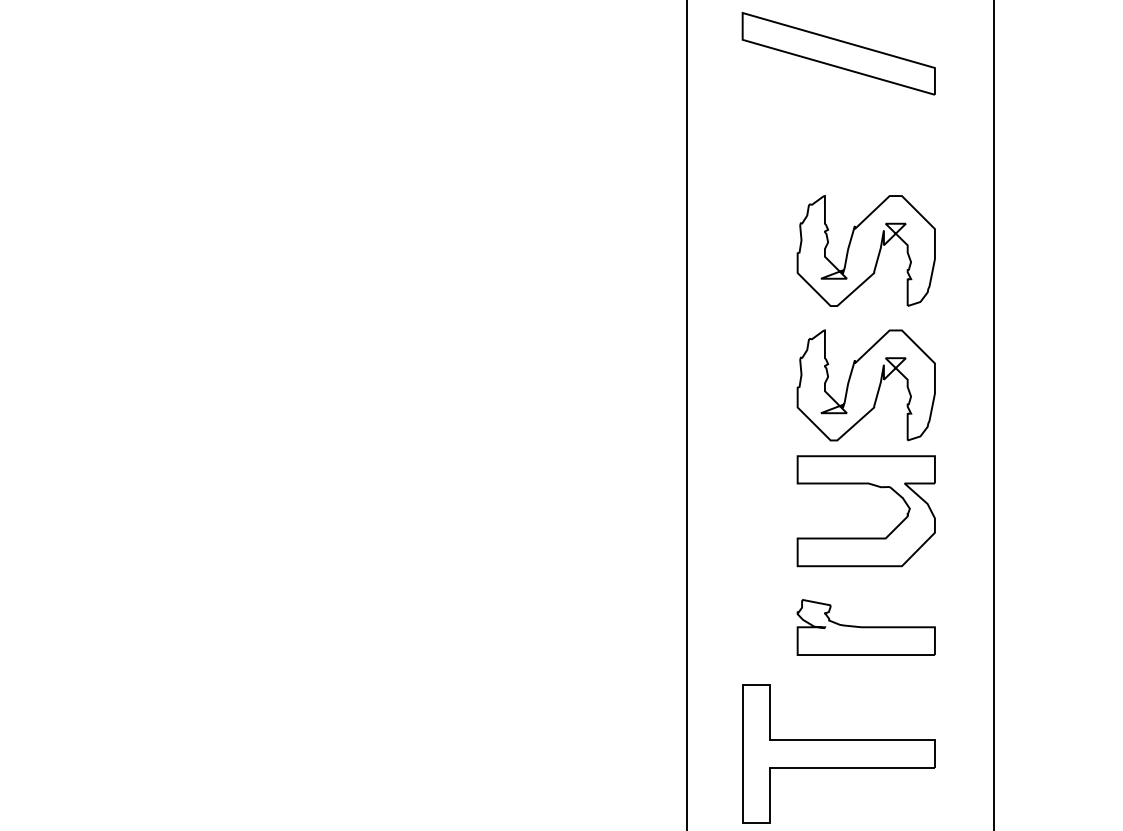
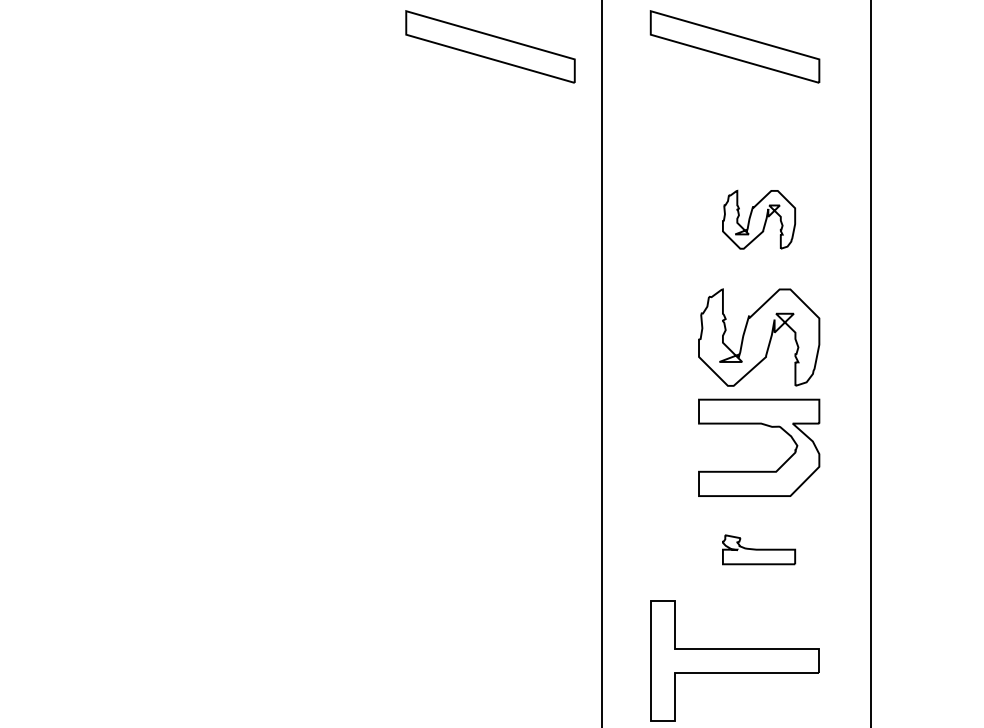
part: (559, 53) -> (490, 46), added
part: (865, 250) -> (758, 219), size x0.6
part: (865, 627) -> (758, 549), size x0.6

